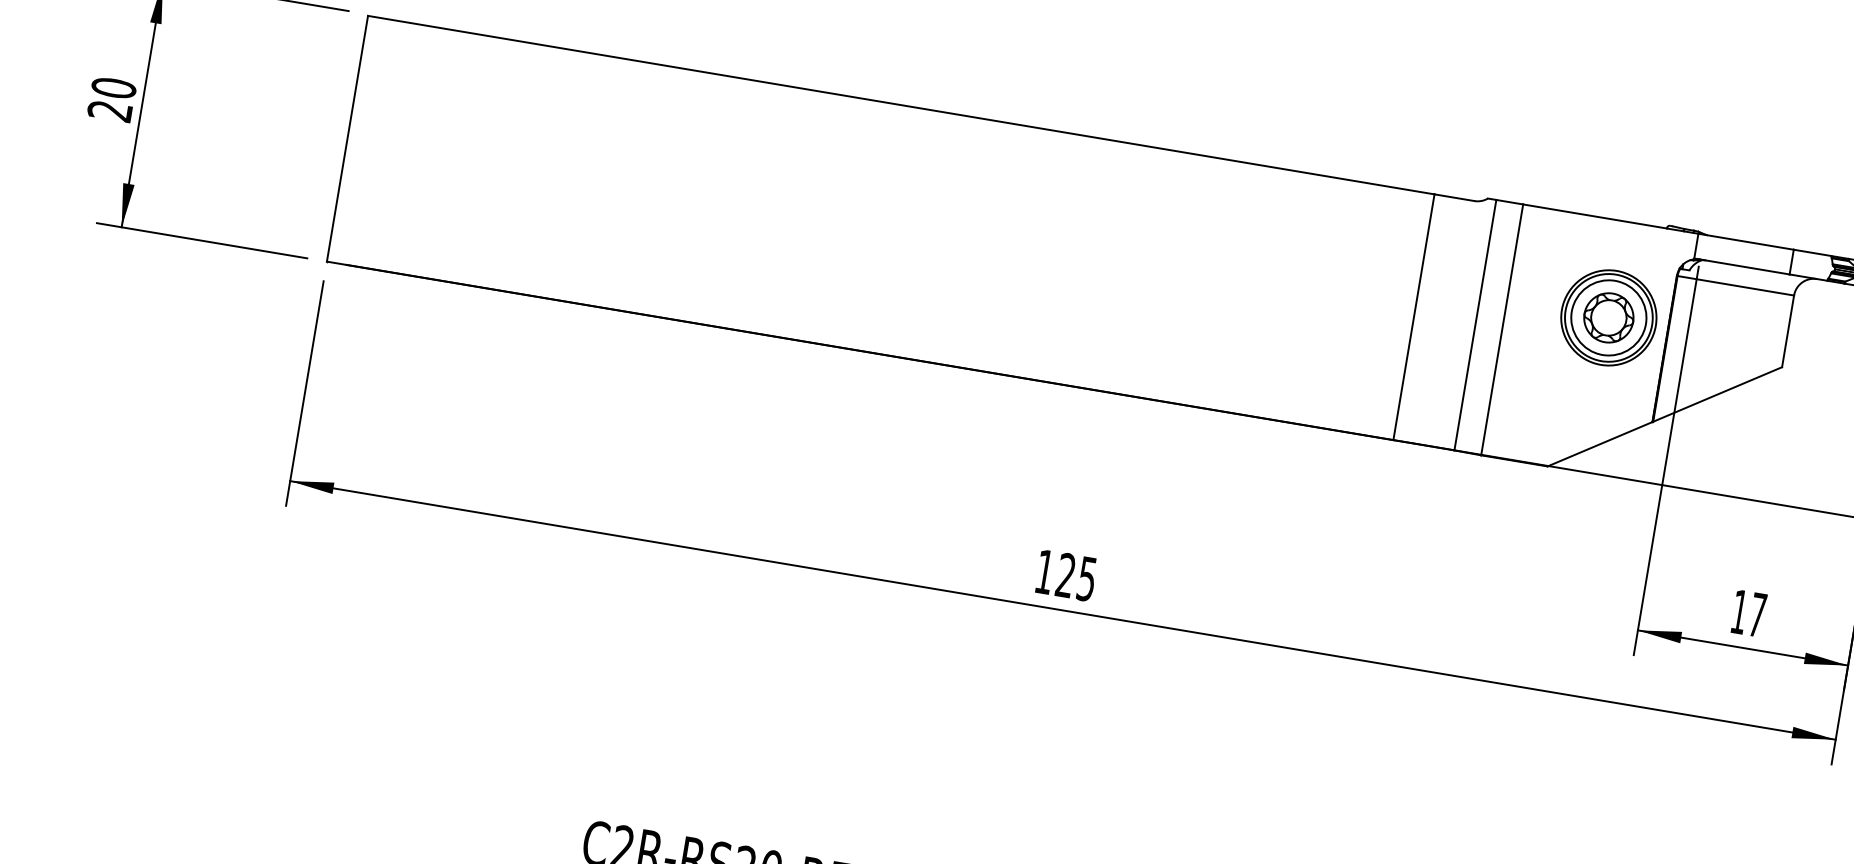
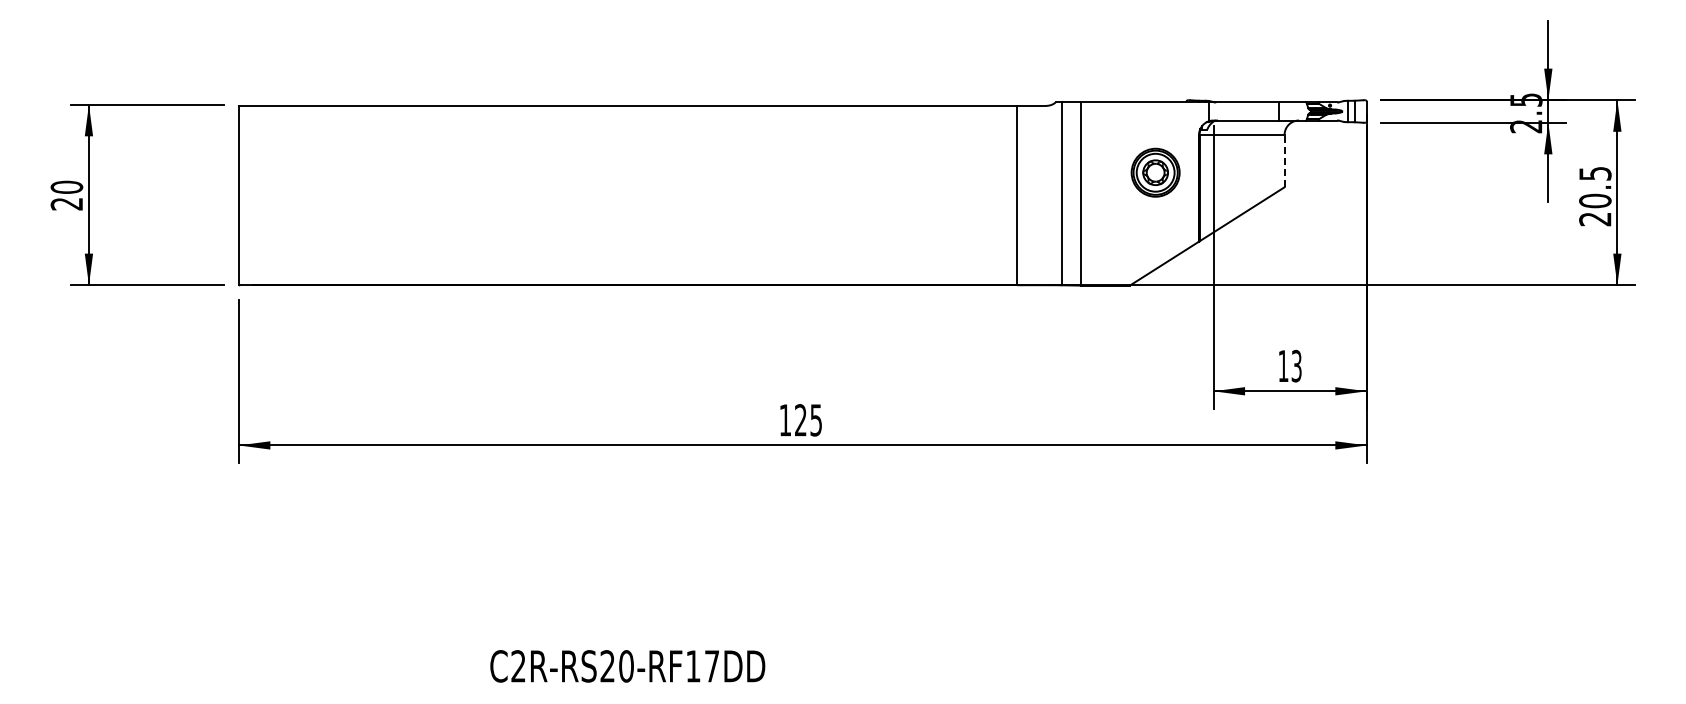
part: (1608, 317) -> (1155, 172), size x0.7
line: (1788, 330) -> (1284, 160), solid -> dashed
text: (1757, 614) -> (1296, 365), 17 -> 13

